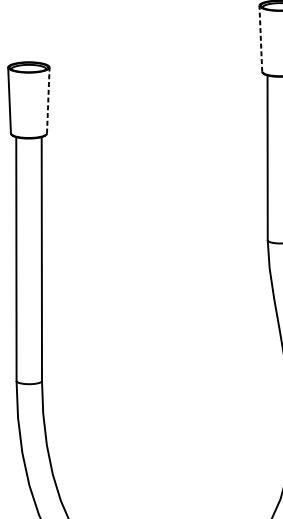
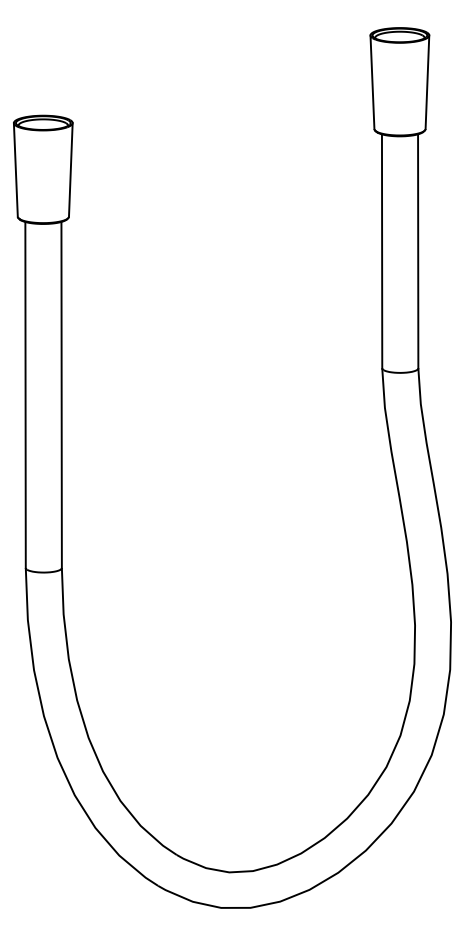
line: (260, 38) -> (372, 82), dashed -> solid
line: (48, 100) -> (70, 169), dashed -> solid

